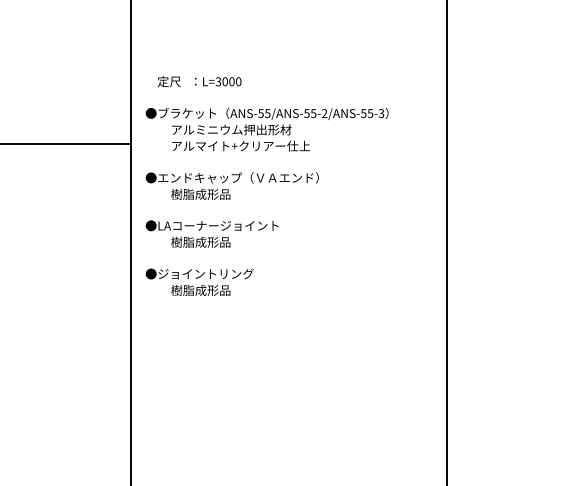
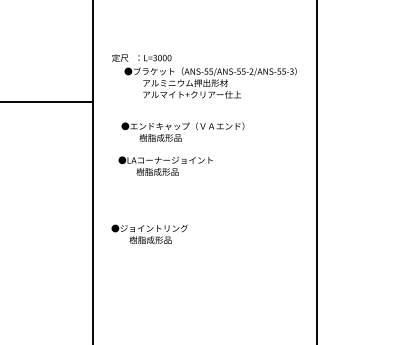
text: (266, 128) -> (210, 82), moved
text: (231, 185) -> (182, 131), moved
text: (211, 233) -> (165, 165), moved
text: (199, 281) -> (149, 233), moved

